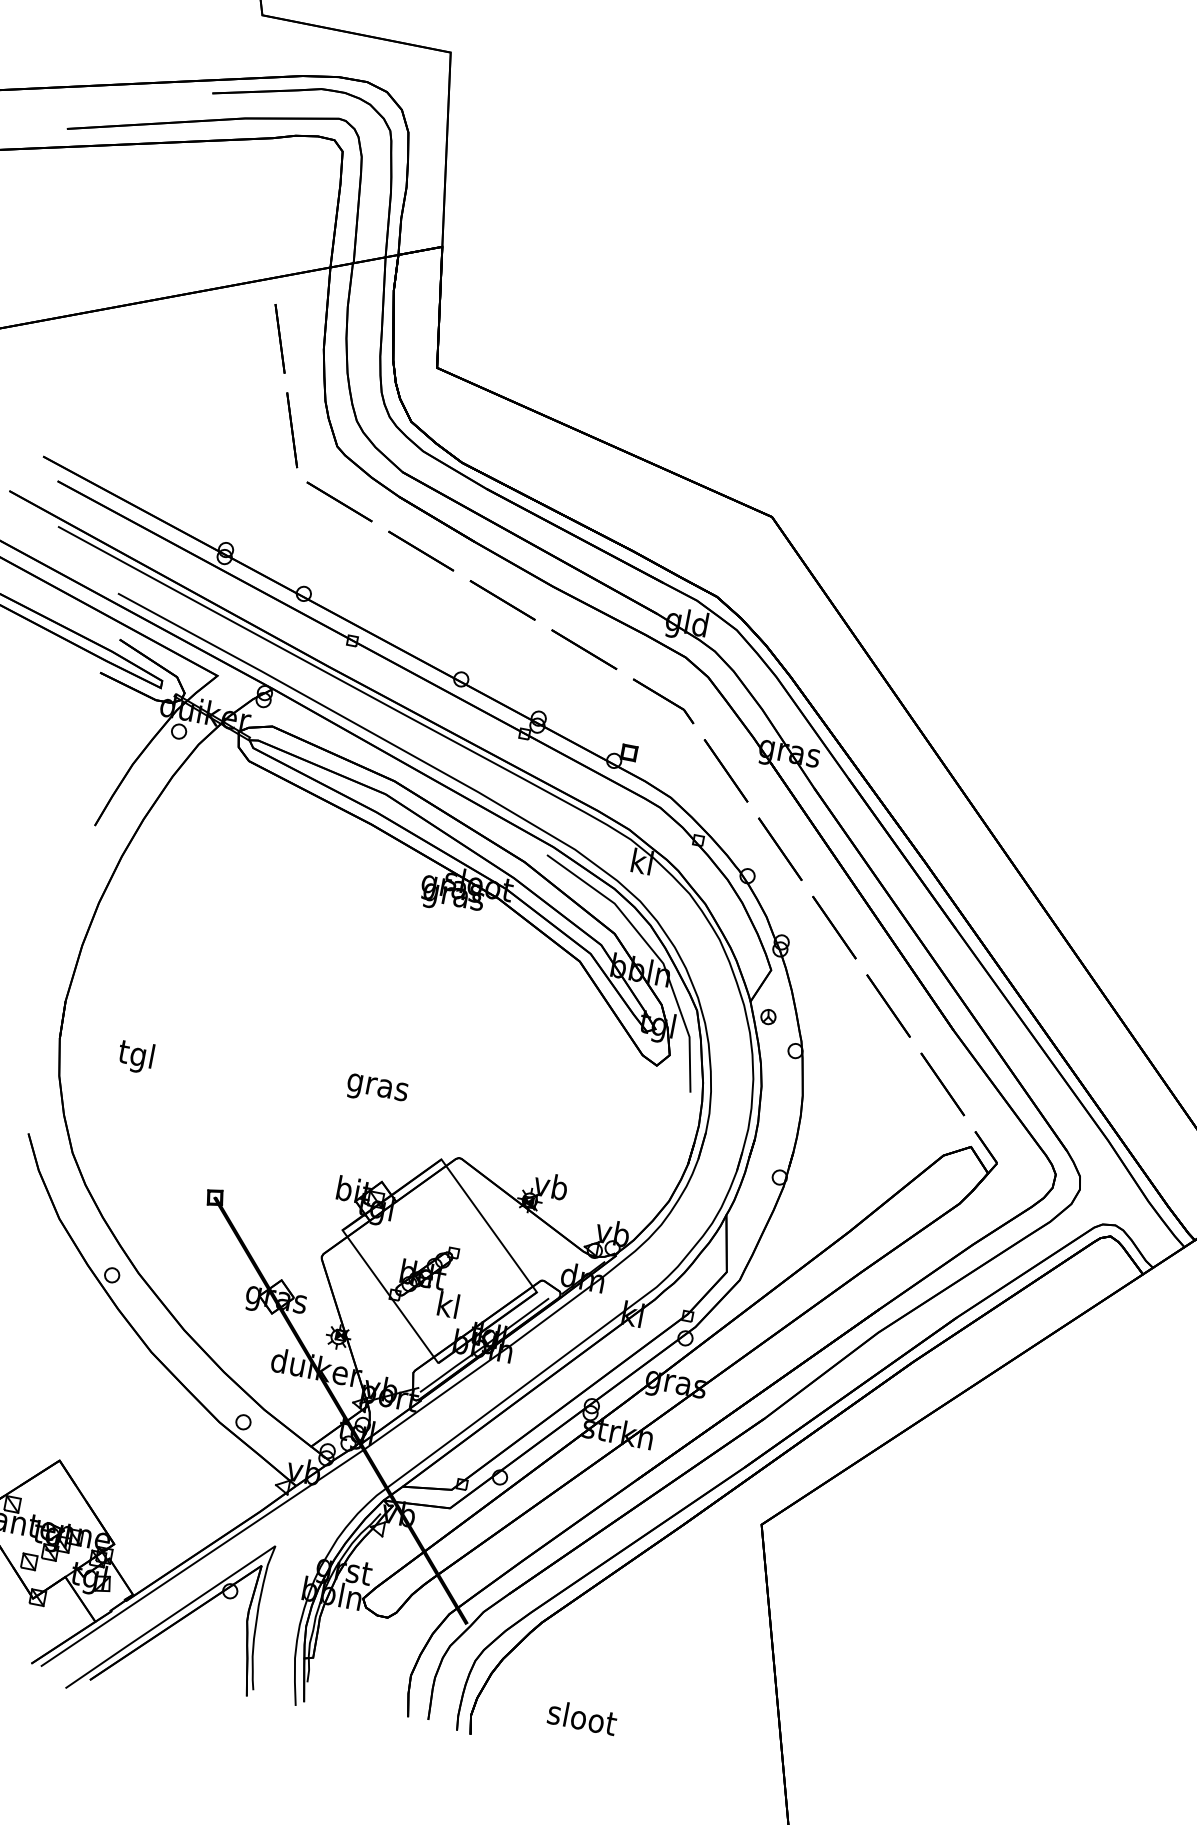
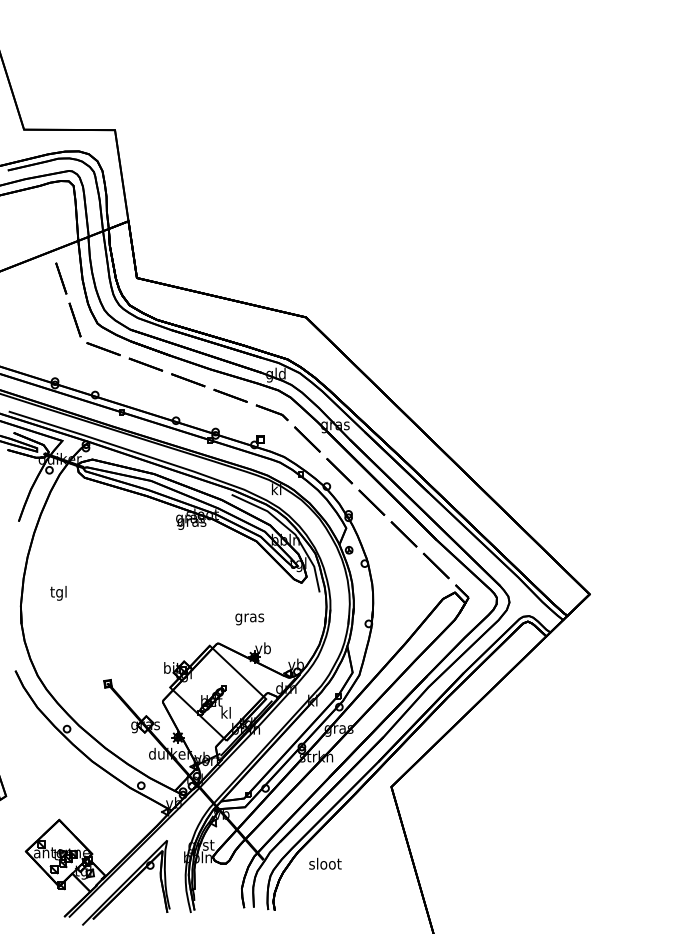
text: (135, 1056) -> (58, 593), moved
text: (376, 1090) -> (249, 619), moved
text: (582, 1717) -> (325, 863), moved

